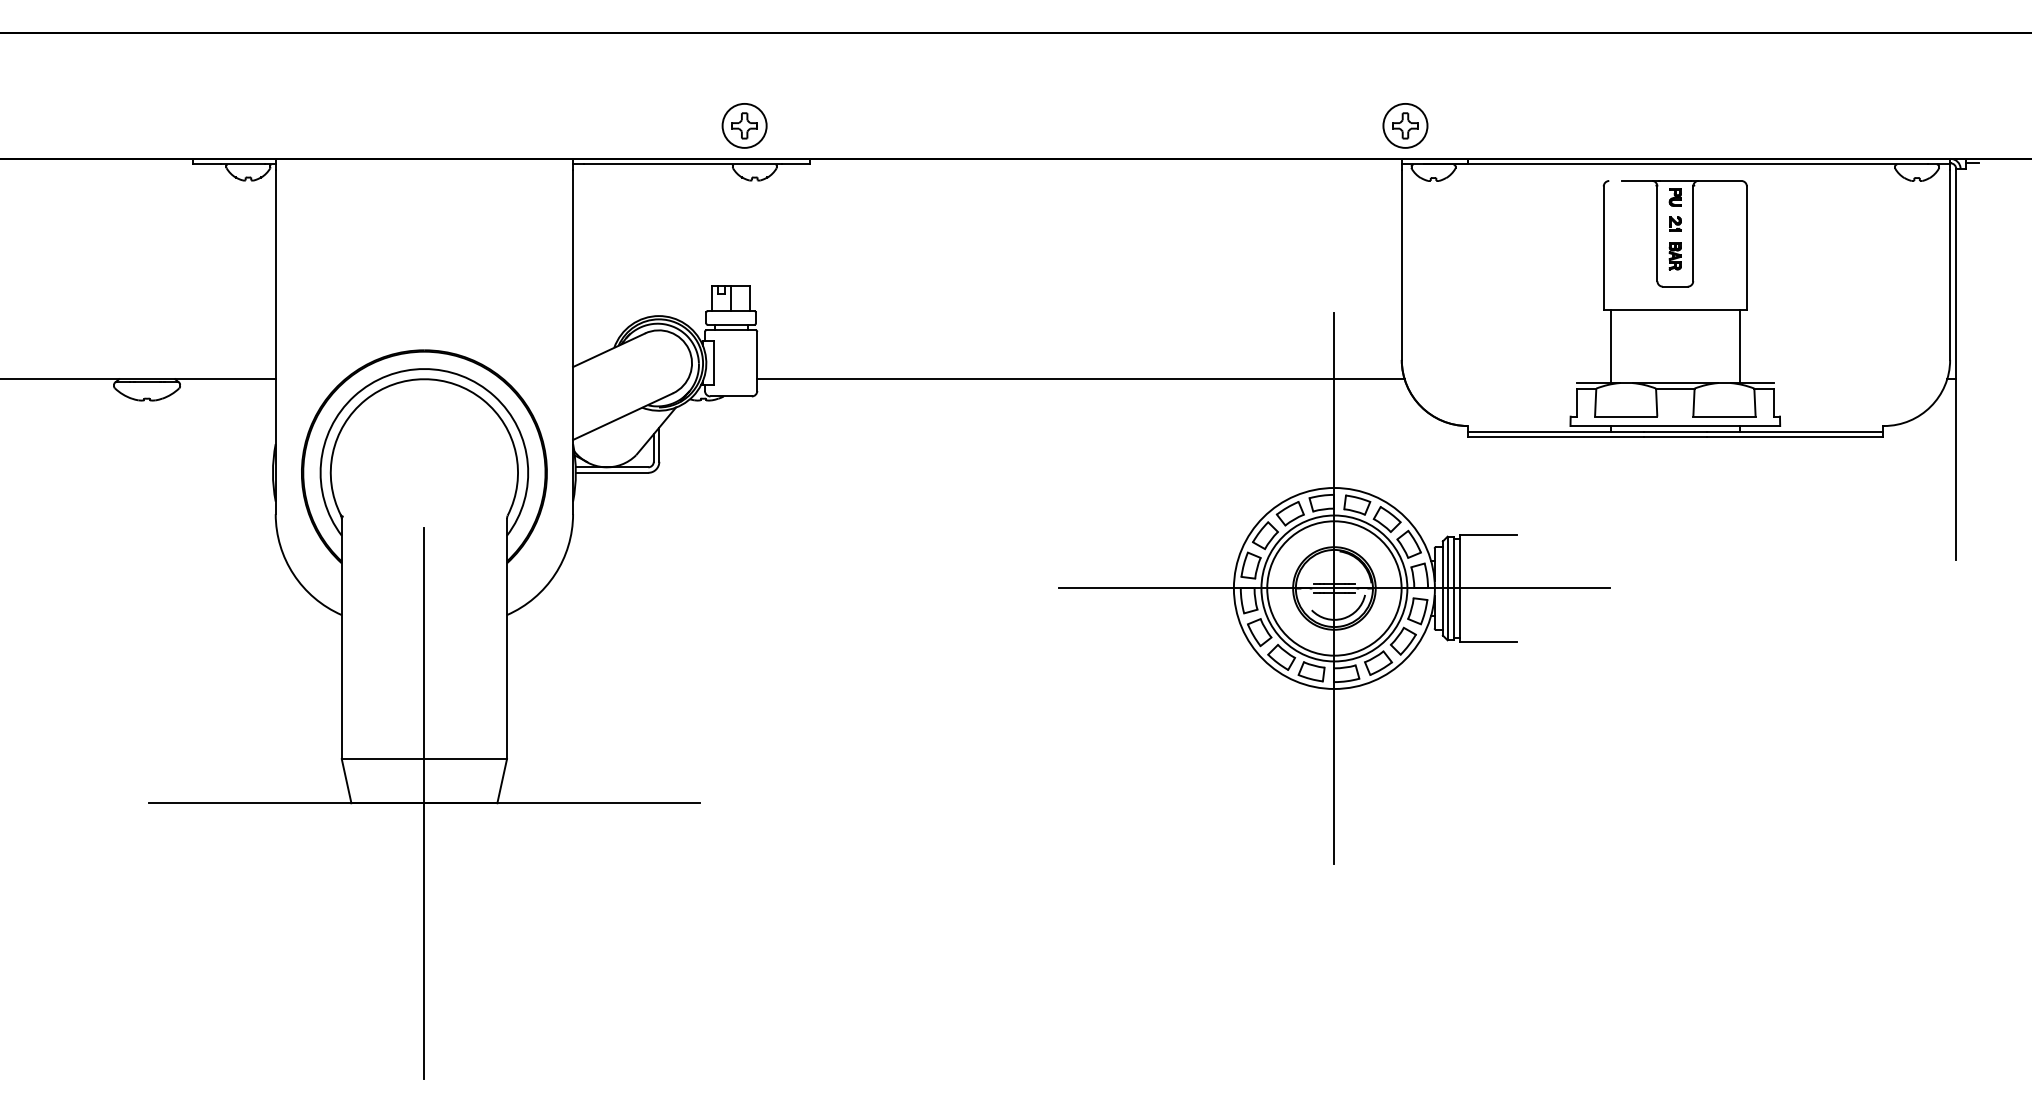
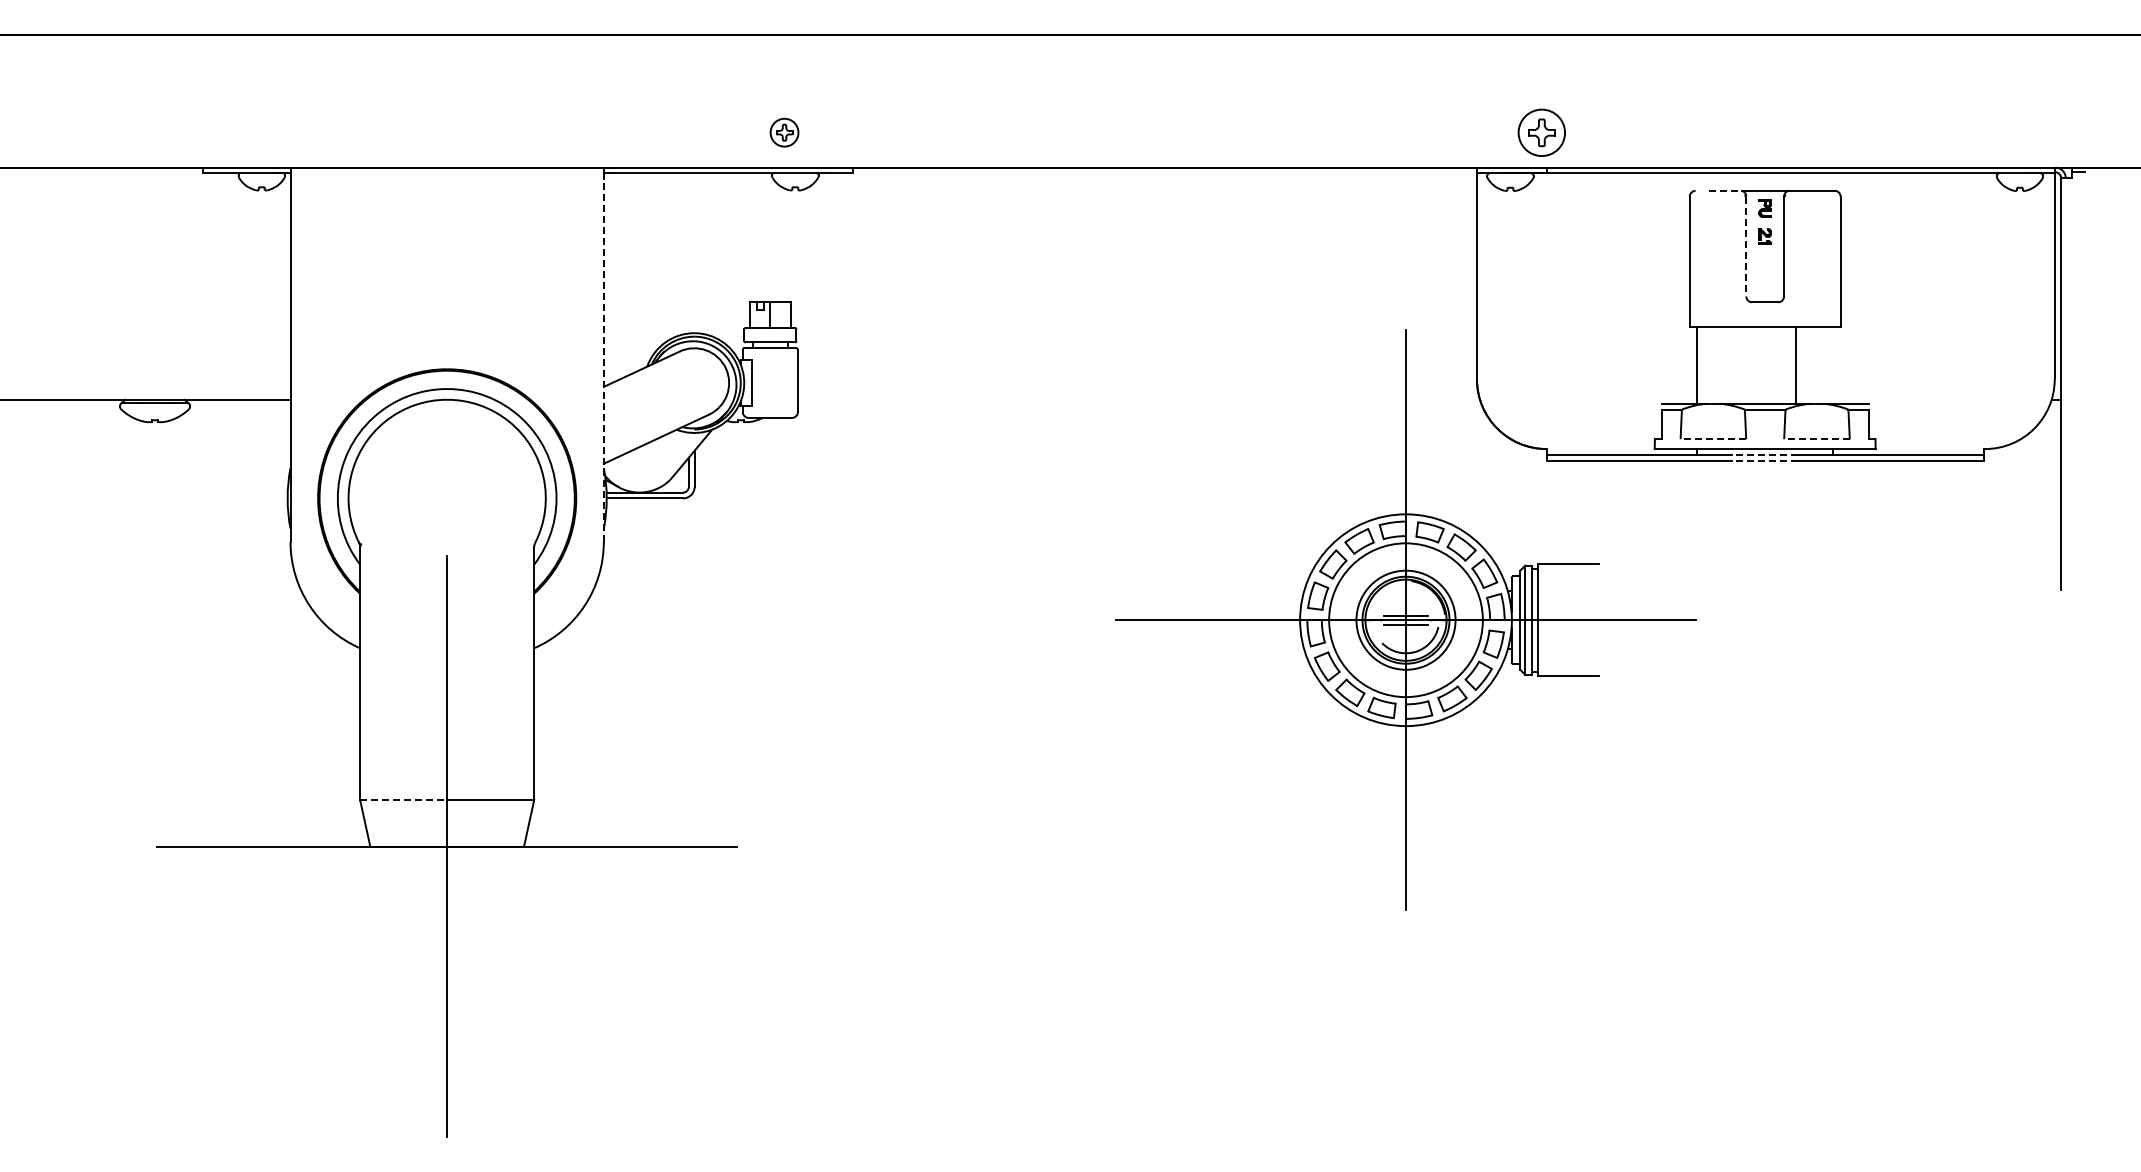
part: (744, 125) -> (784, 132), size x0.6
part: (1405, 125) -> (1541, 132), moved
line: (1638, 180) -> (1726, 190), solid -> dashed
line: (1657, 233) -> (1746, 246), solid -> dashed
part: (1674, 256) -> (1764, 270), removed
line: (572, 341) -> (603, 360), solid -> dashed
line: (1740, 346) -> (1796, 365), moved
line: (1080, 378) -> (1138, 399), removed
line: (1626, 416) -> (1713, 439), solid -> dashed
line: (1724, 416) -> (1816, 439), solid -> dashed
line: (1675, 431) -> (1765, 454), solid -> dashed
line: (1675, 436) -> (1765, 460), solid -> dashed
circle: (1333, 588) -> (1405, 620), size x0.7
line: (382, 759) -> (403, 800), solid -> dashed

